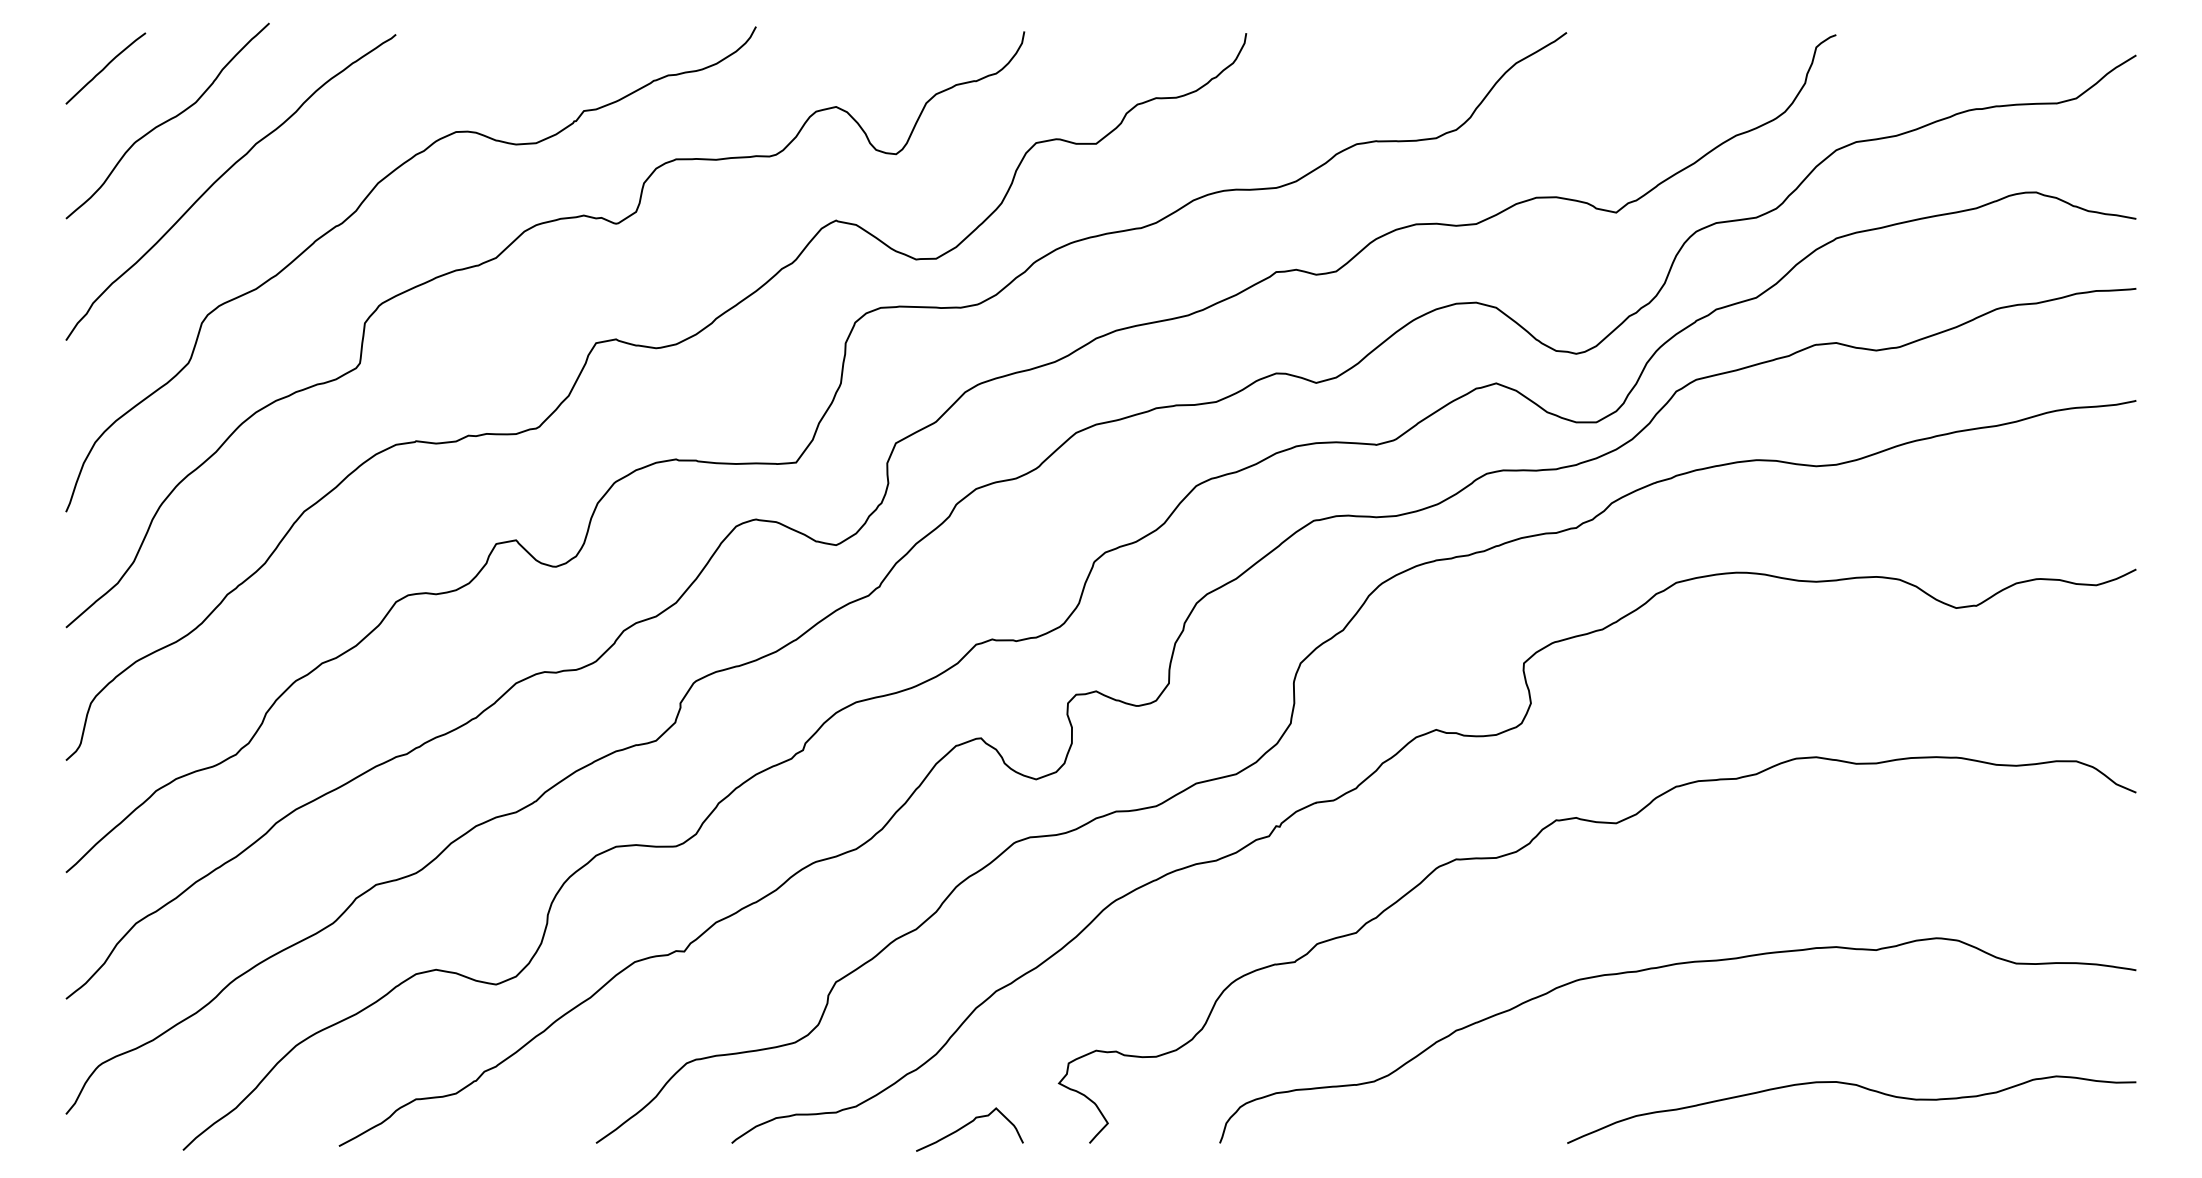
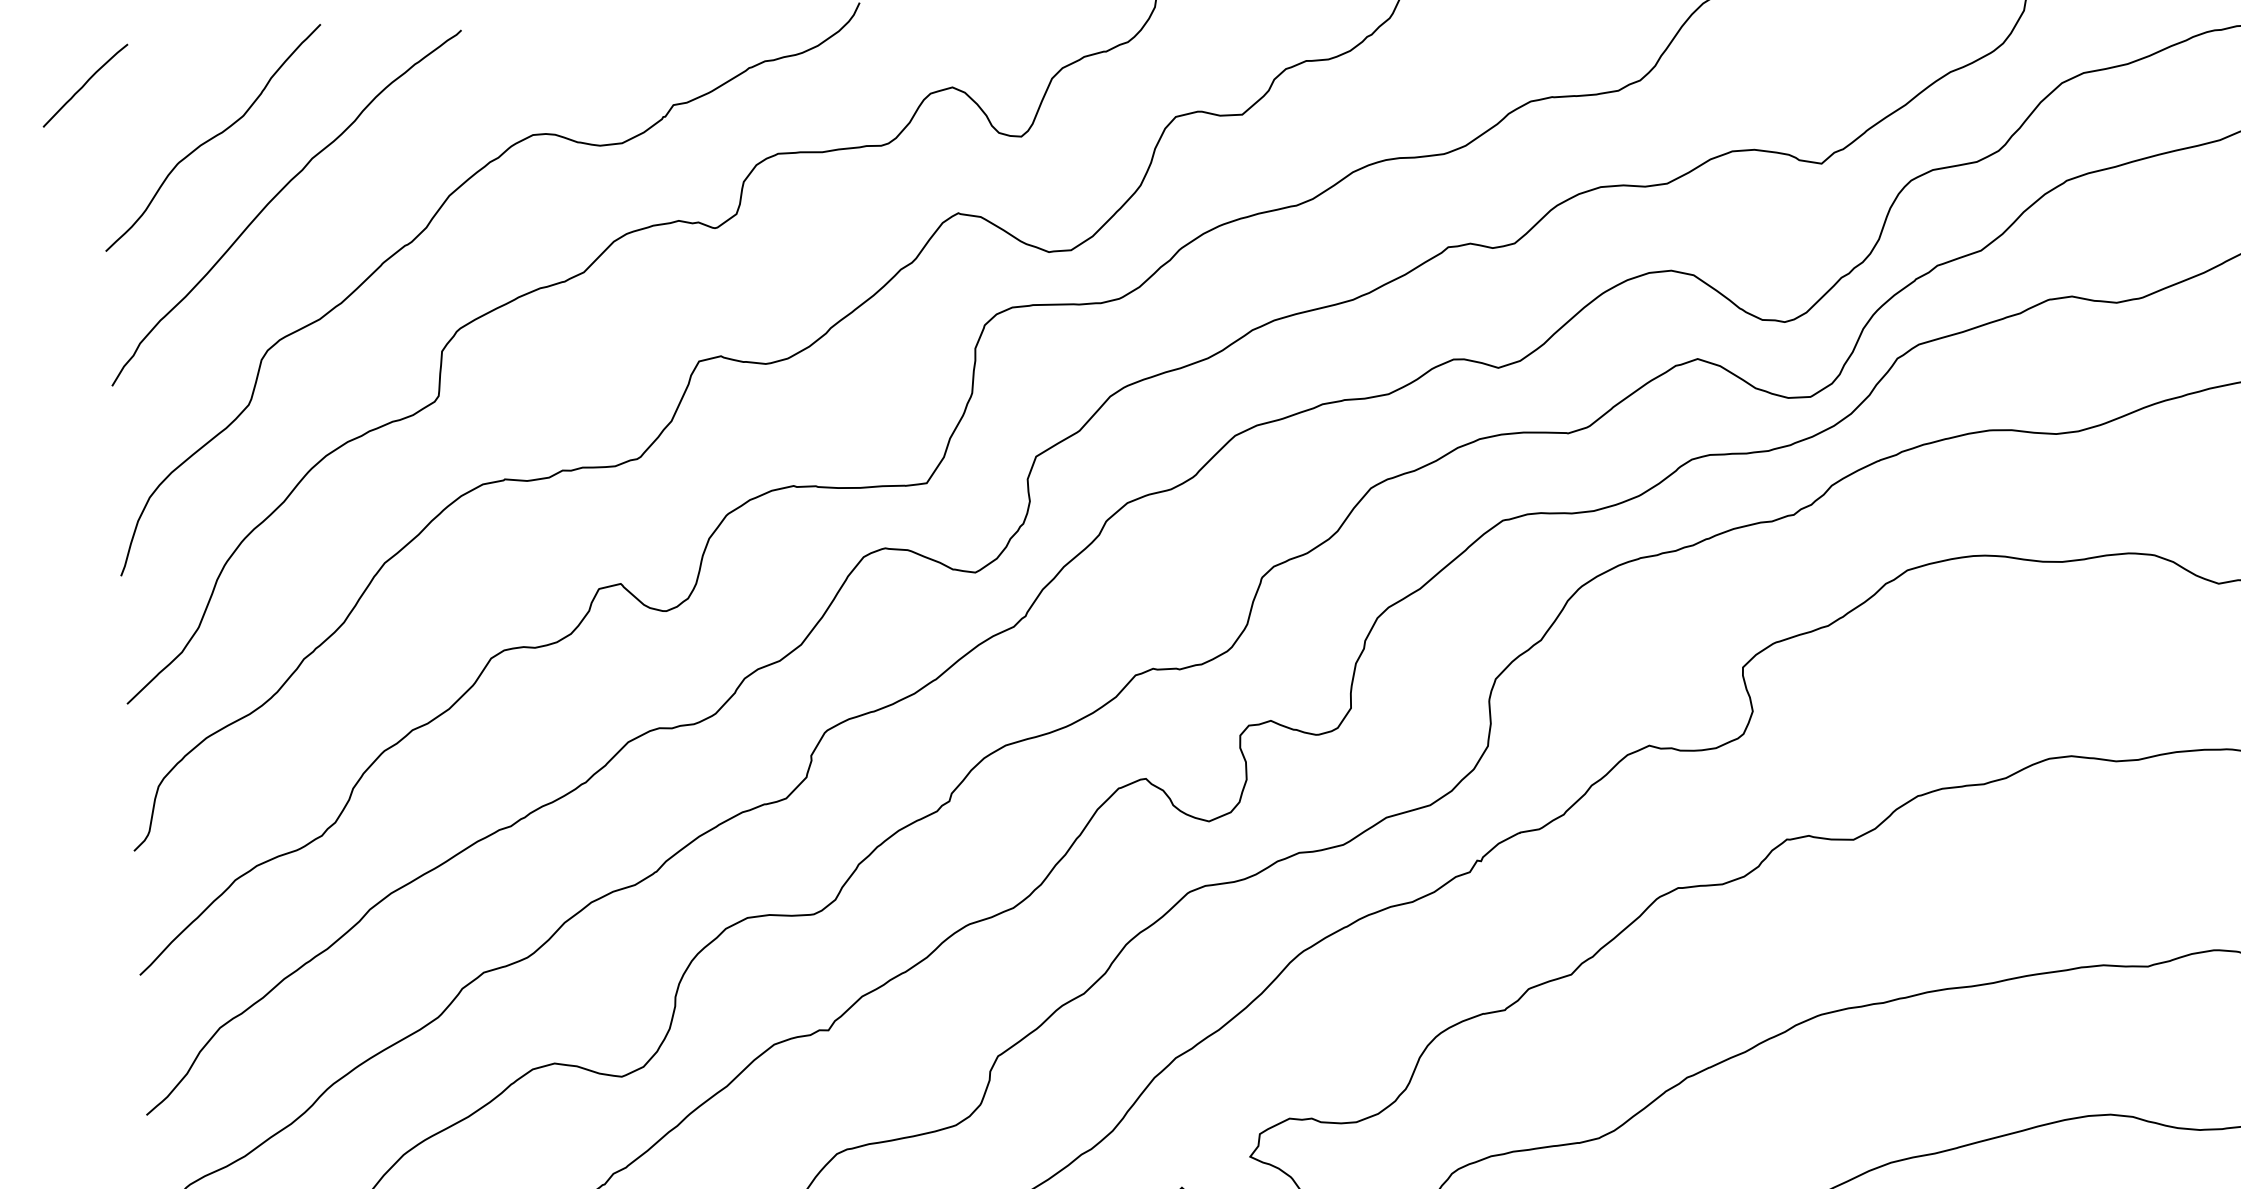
curve: (105, 68) -> (85, 85), moved

